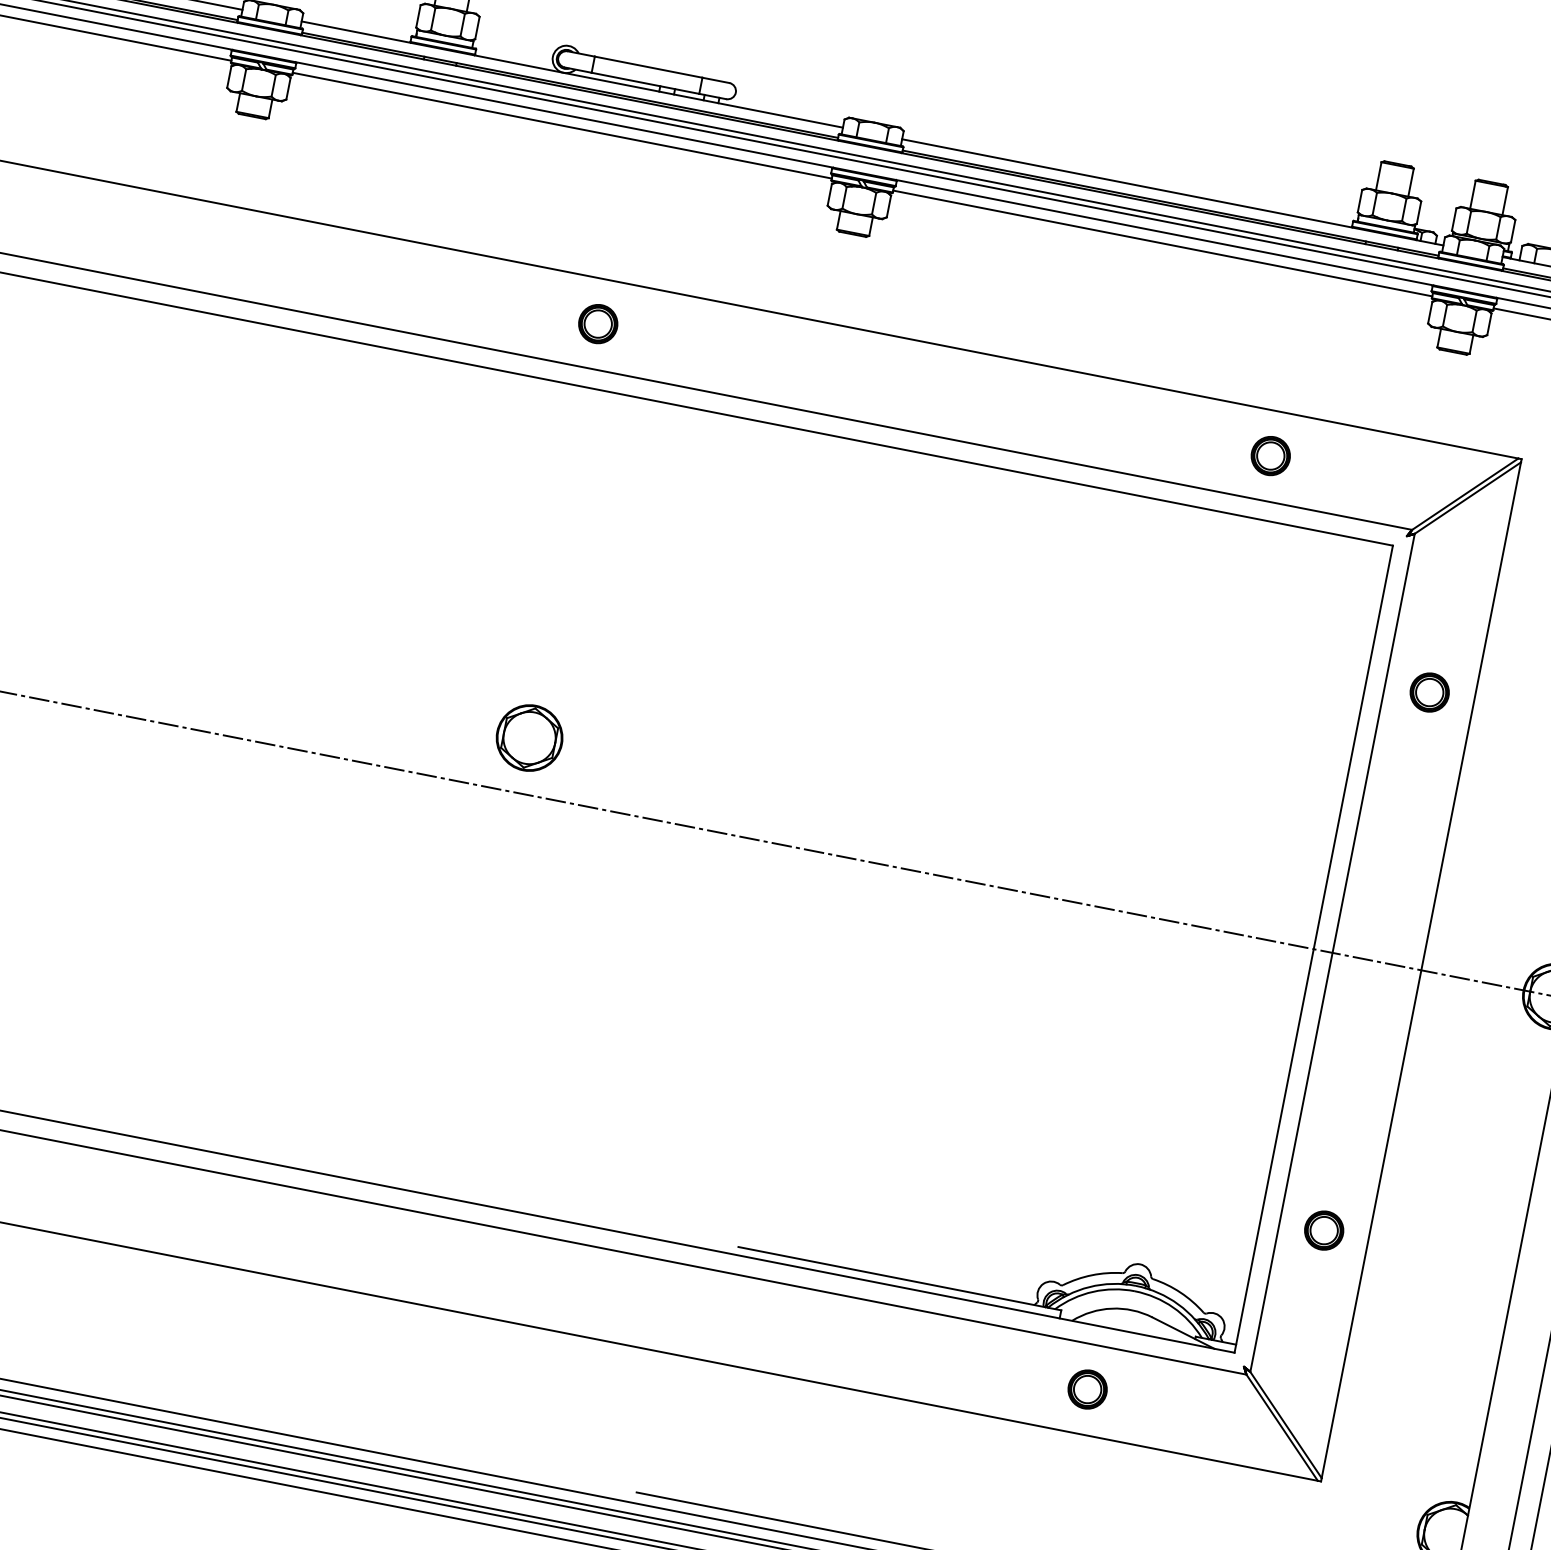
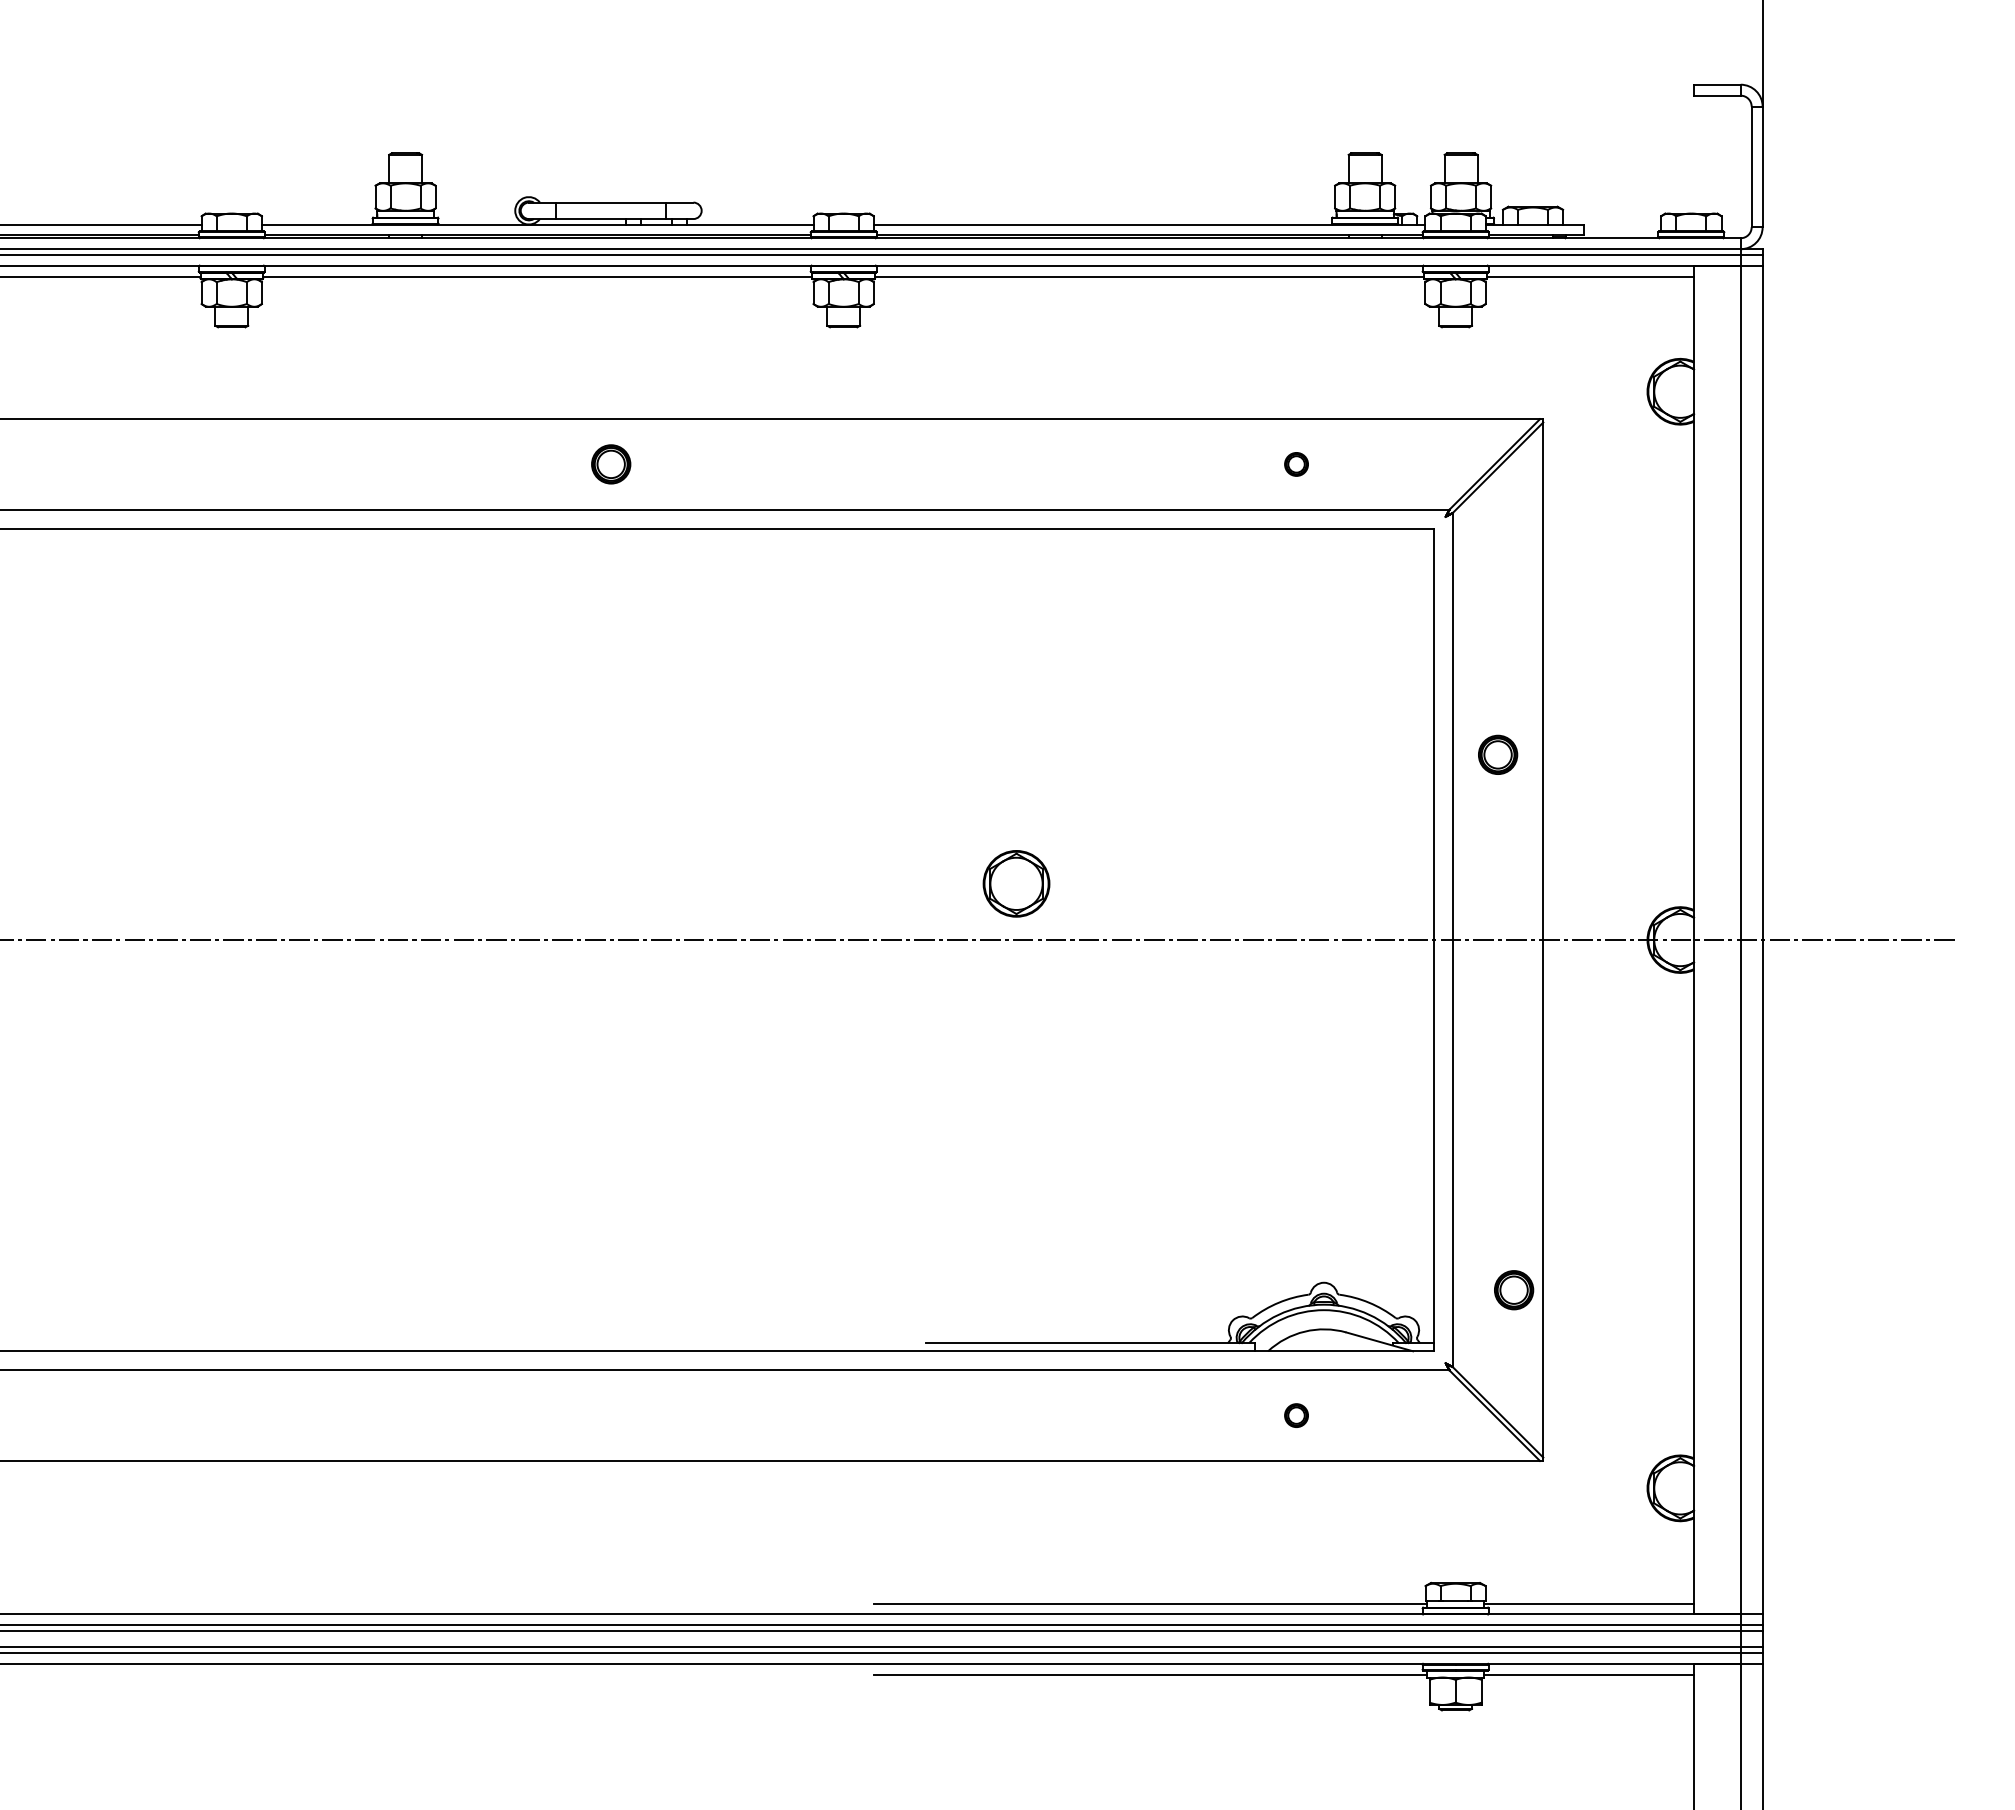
part: (1270, 456) -> (1296, 464), size x0.6
part: (1430, 692) -> (1498, 754), moved
part: (529, 737) -> (1016, 883), moved
part: (1324, 1230) -> (1514, 1290), moved
part: (1087, 1389) -> (1296, 1415), size x0.6

